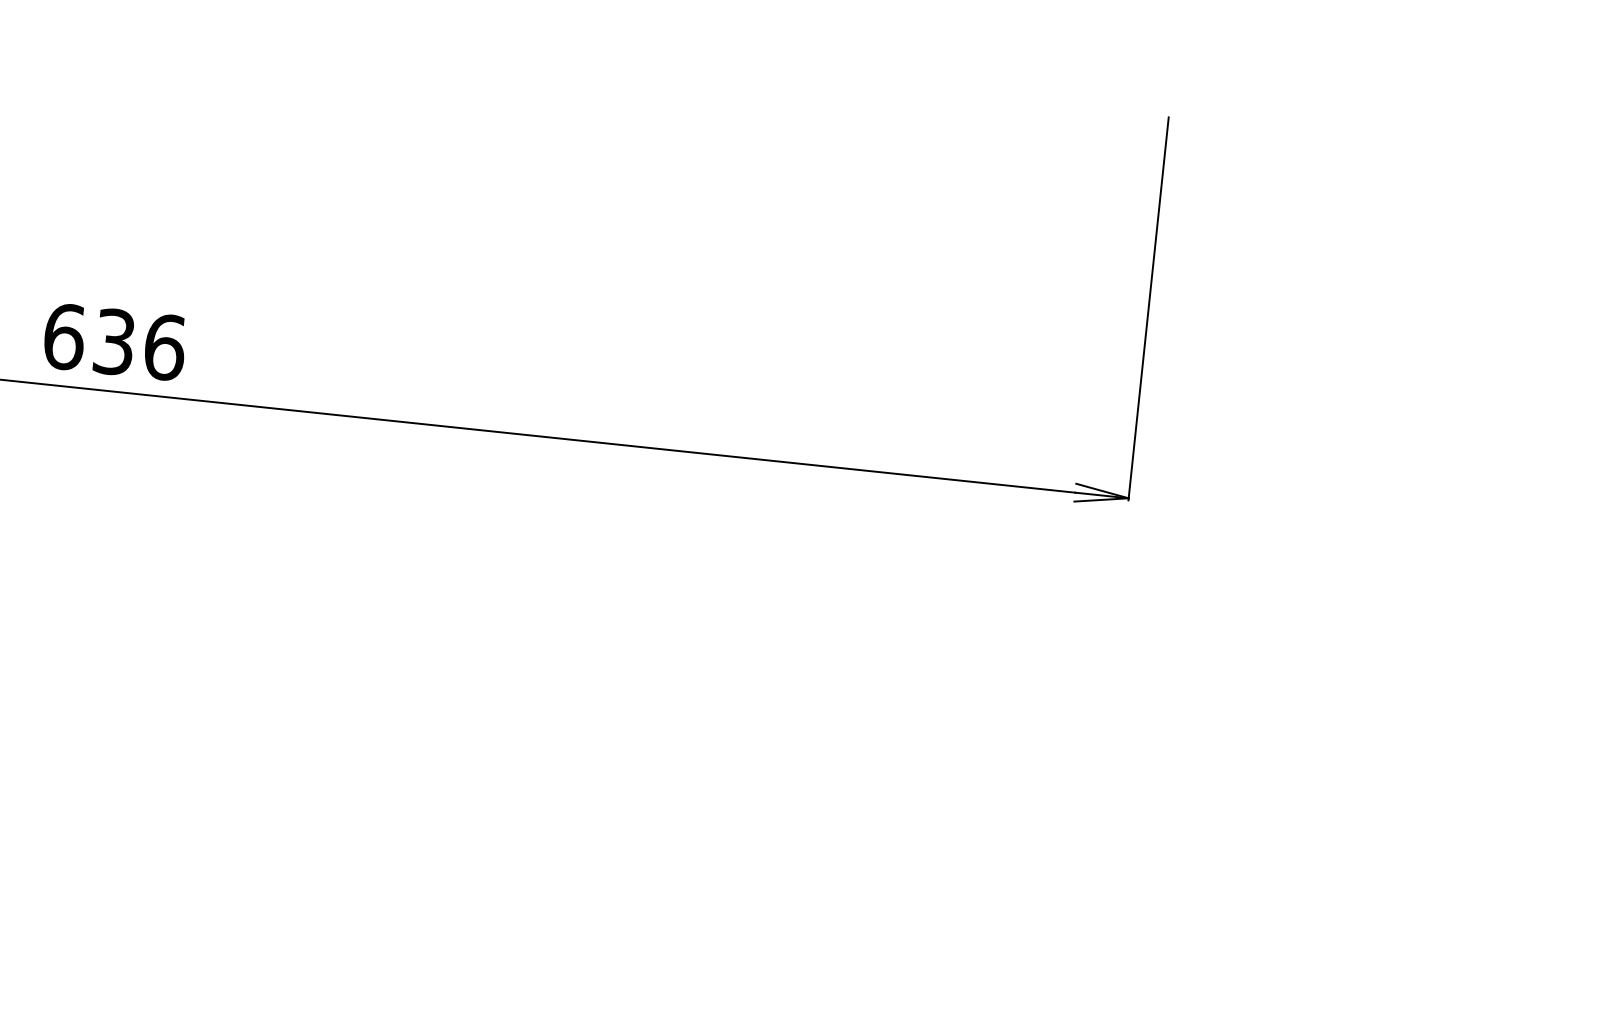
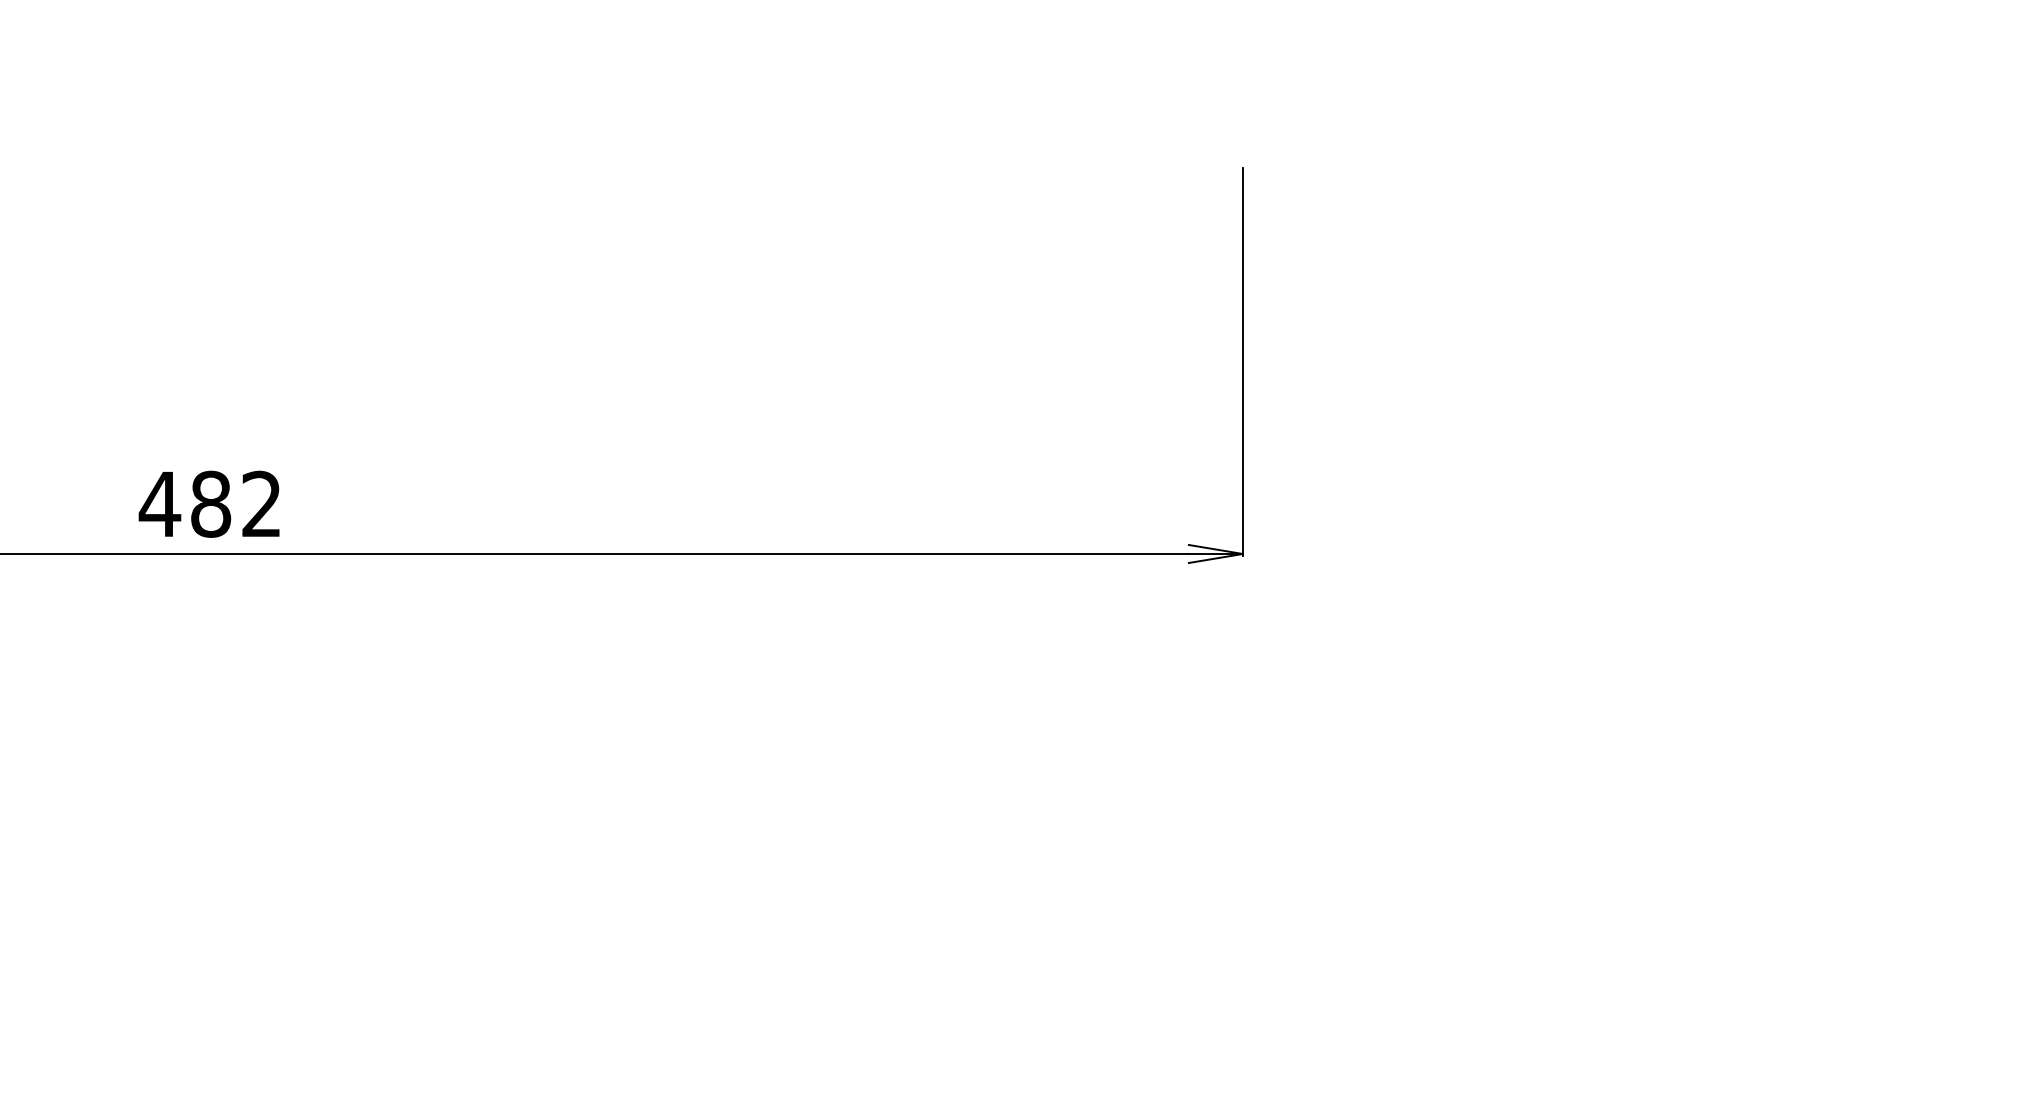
text: (114, 341) -> (210, 503), 636 -> 482

